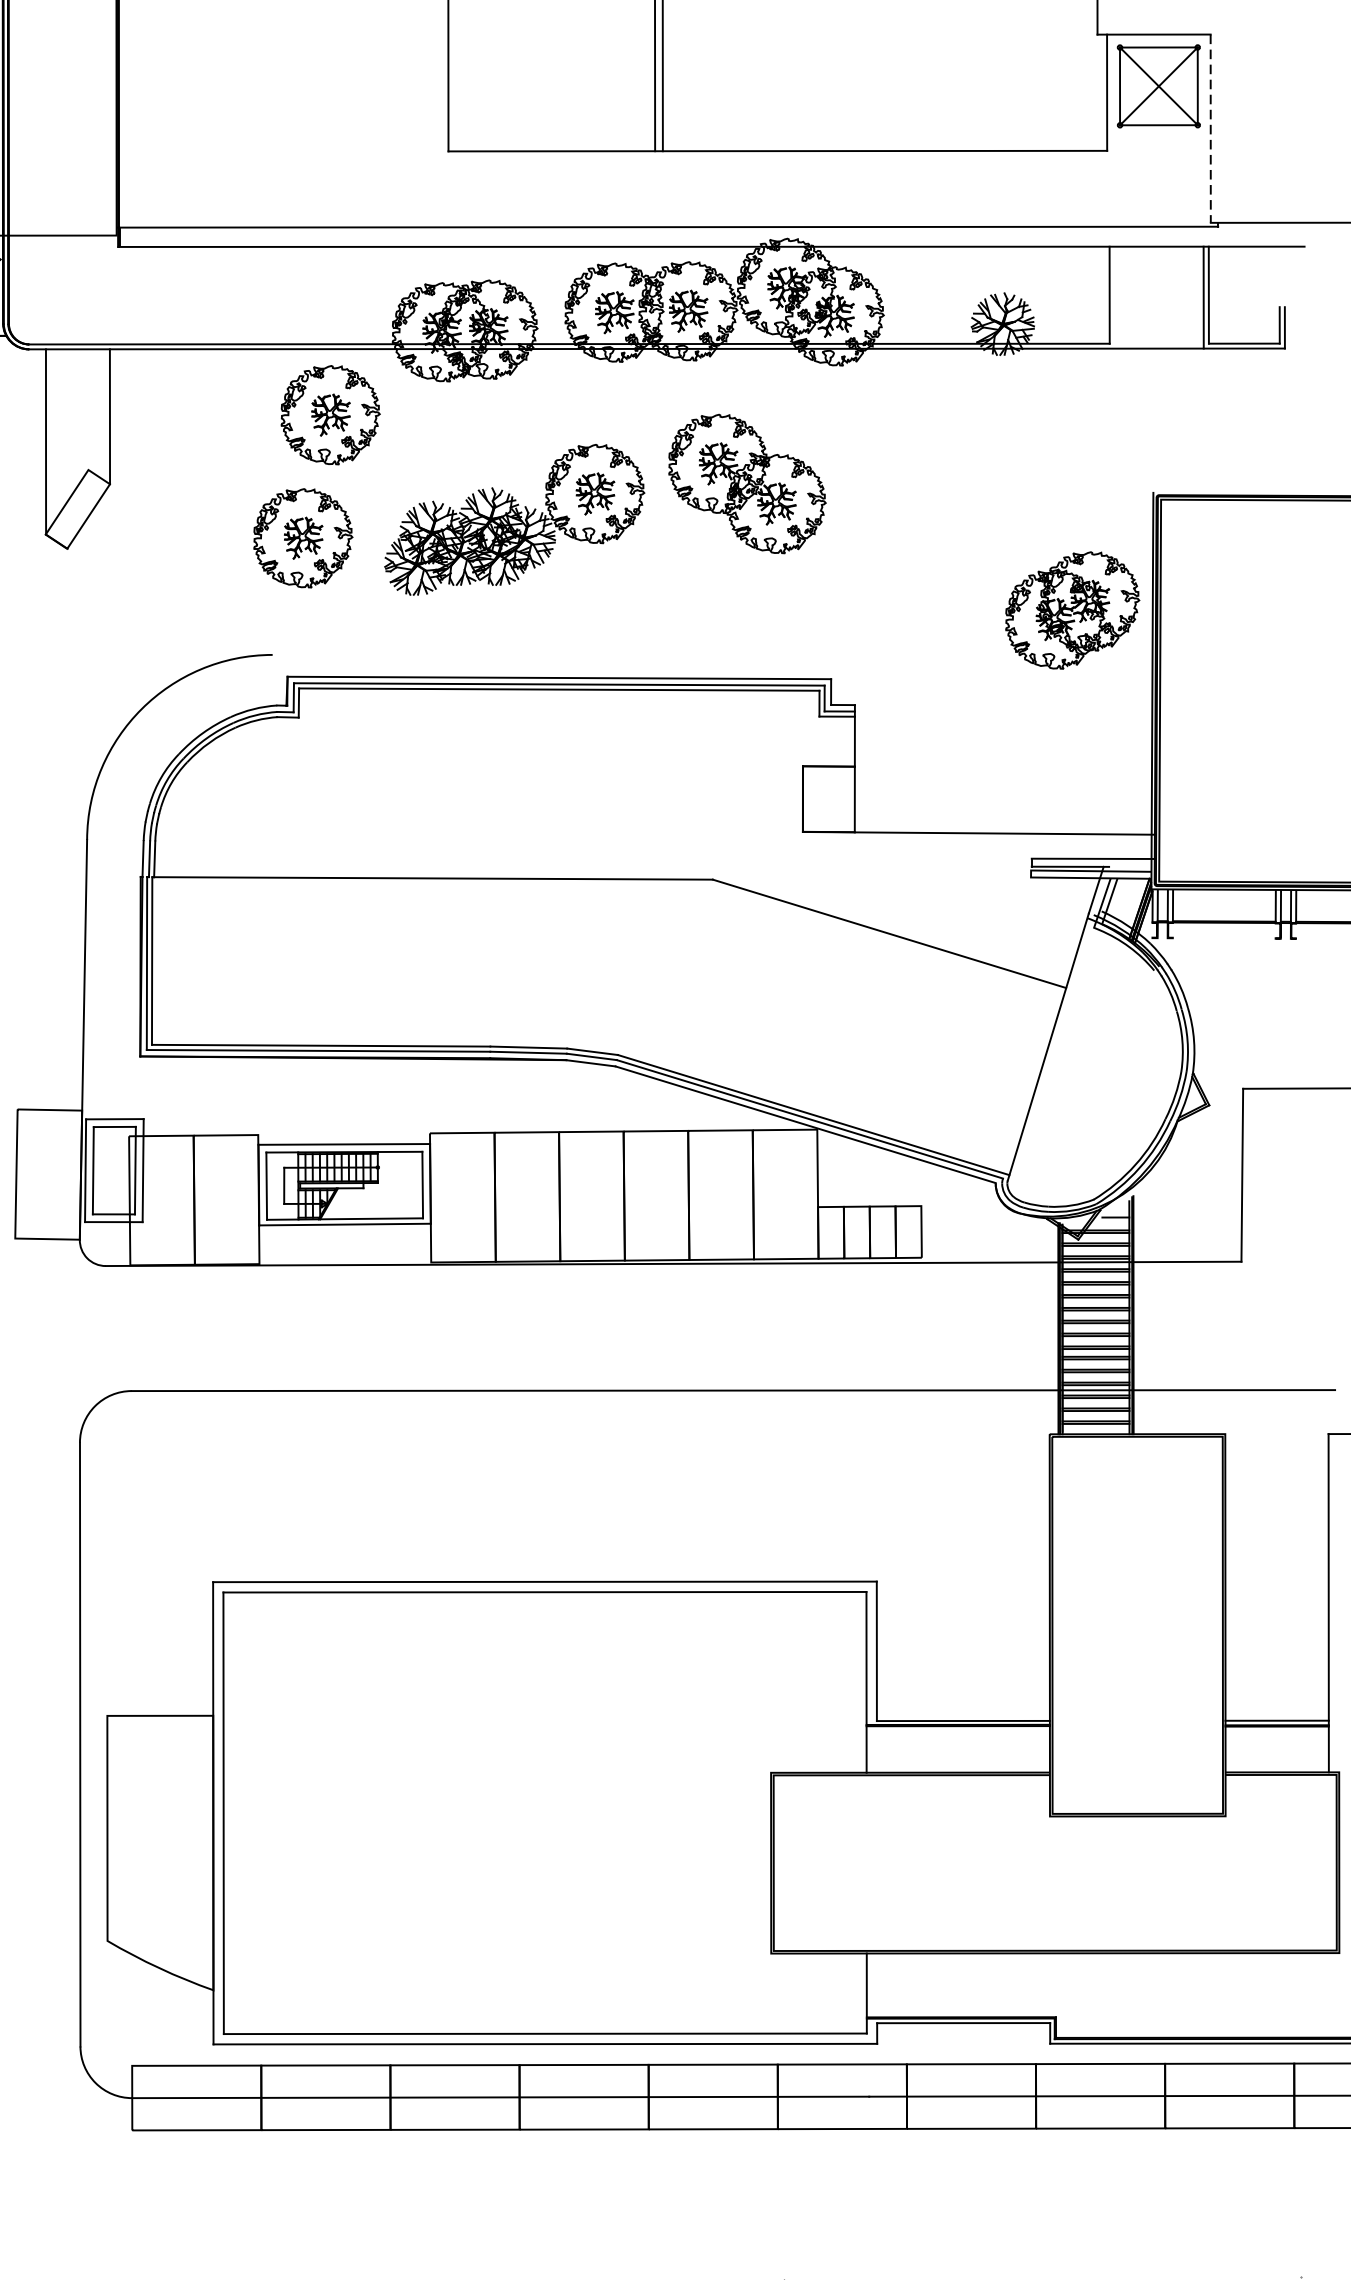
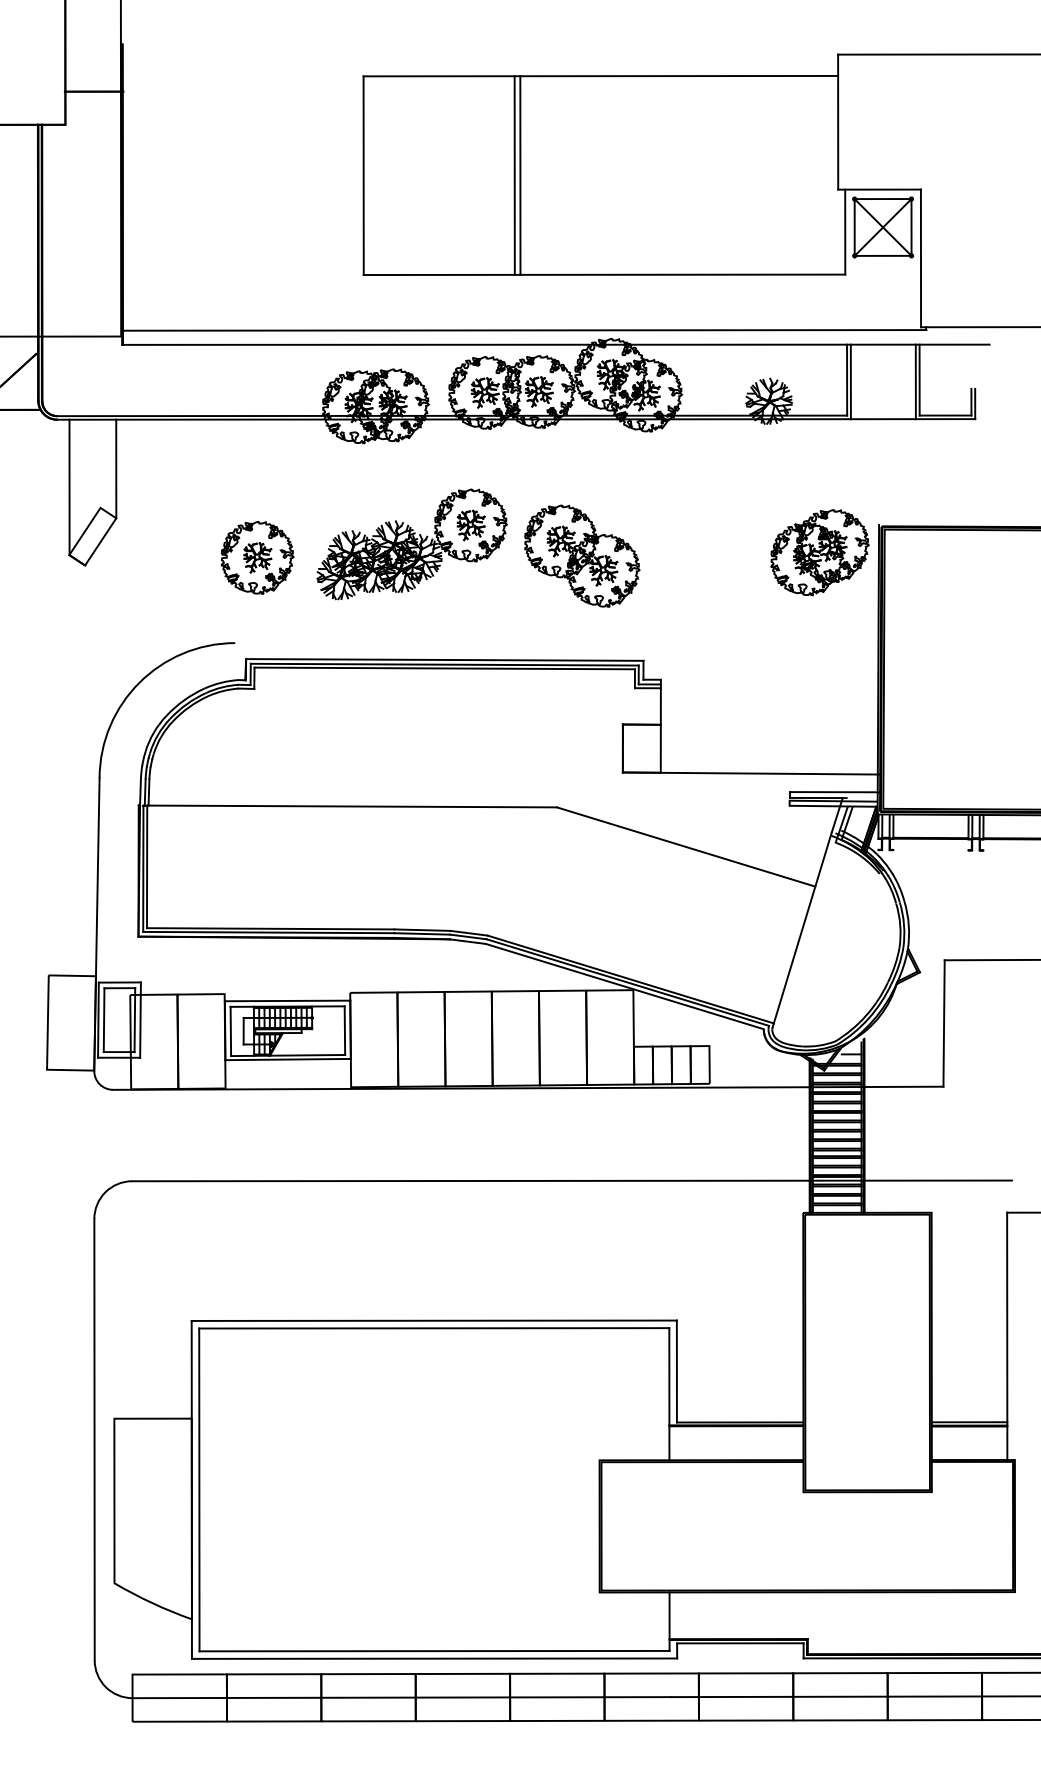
line: (1210, 128) -> (920, 258), dashed -> solid
line: (1114, 297) -> (850, 381), added
part: (330, 414) -> (277, 467), removed
part: (747, 483) -> (582, 555), moved
part: (1071, 610) -> (819, 552), moved

